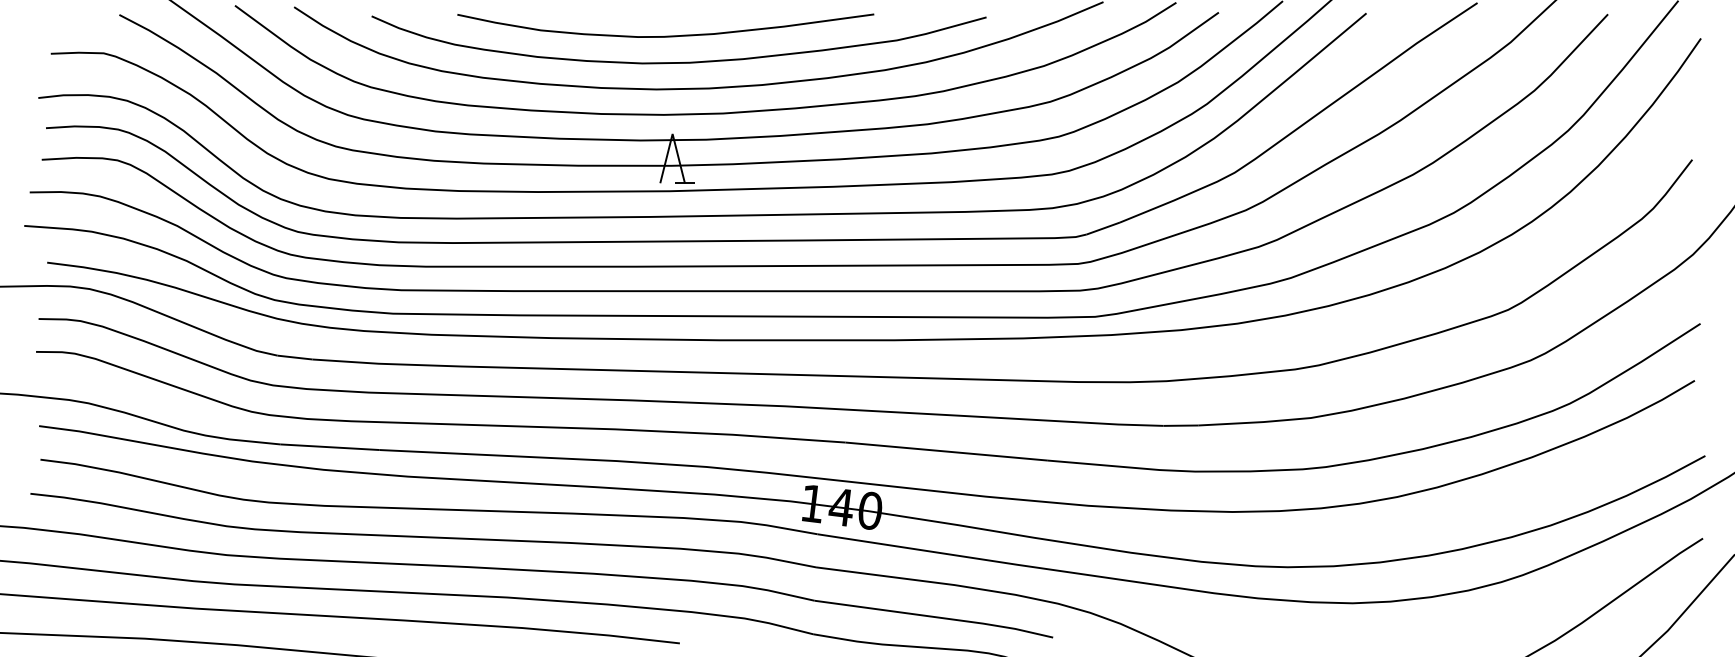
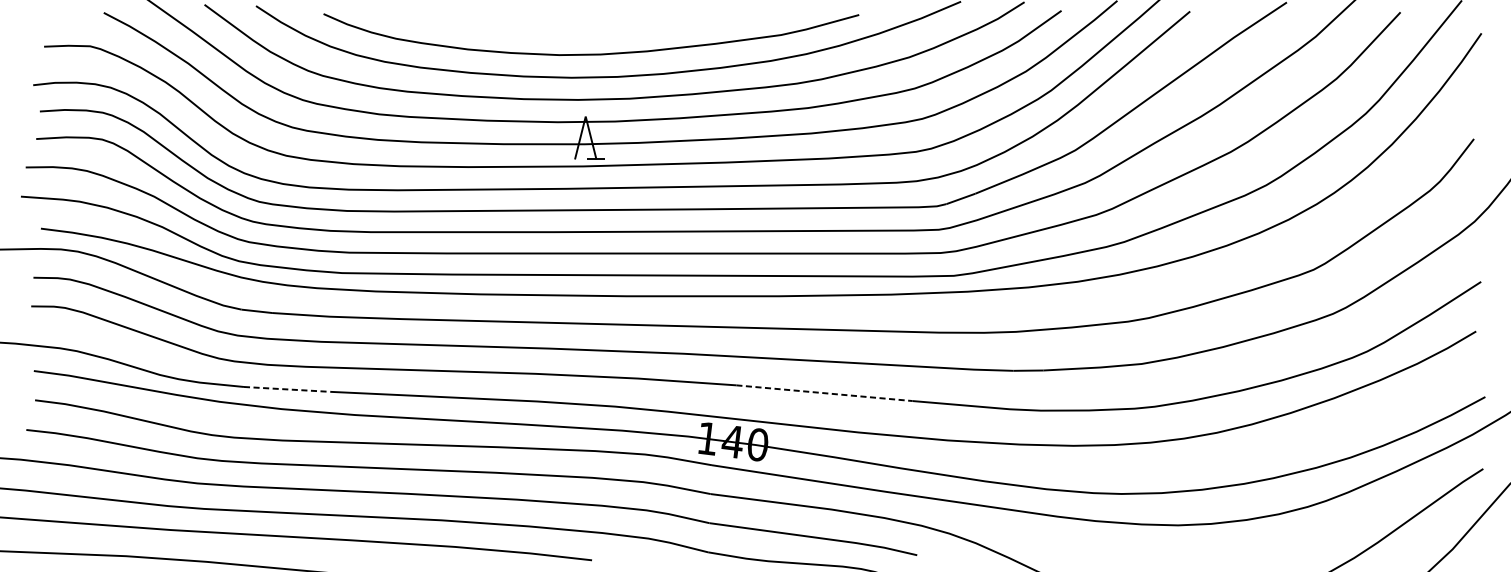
curve: (665, 35) -> (579, 30), removed
line: (329, 447) -> (286, 389), solid -> dashed
line: (946, 451) -> (824, 393), solid -> dashed

